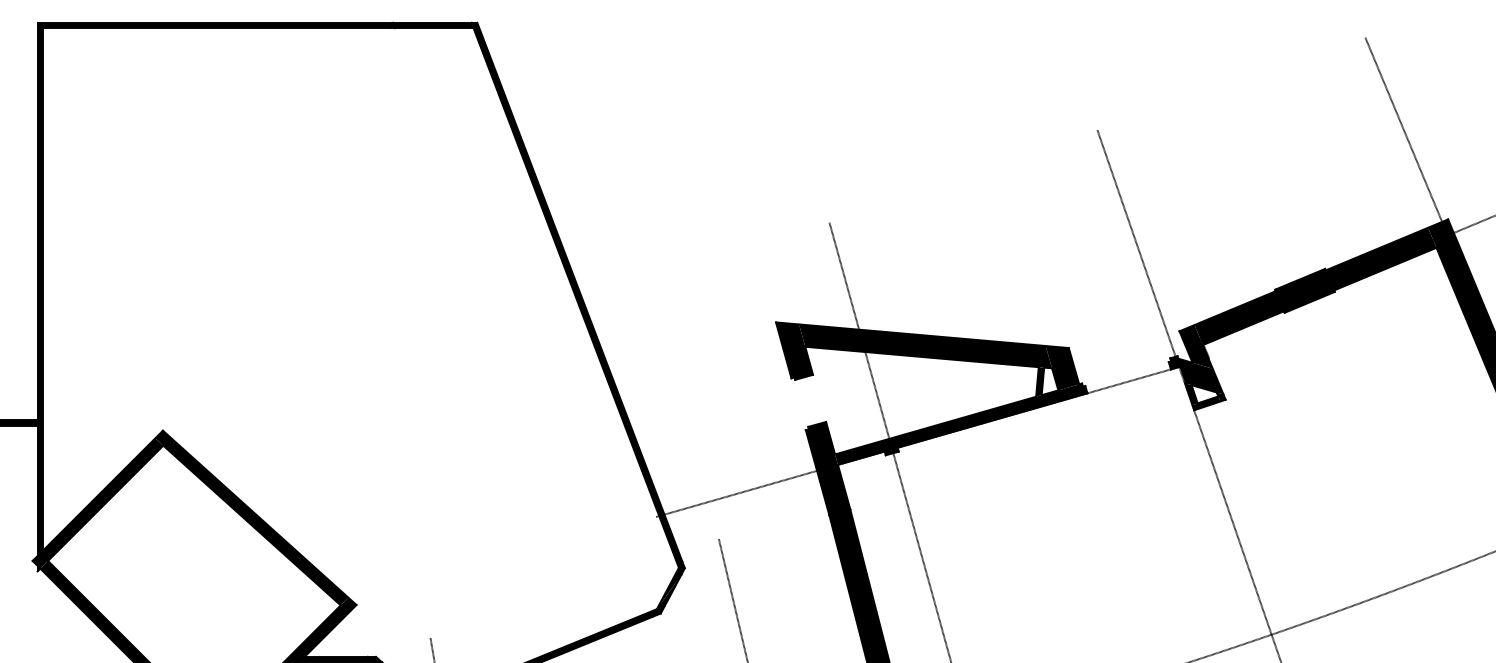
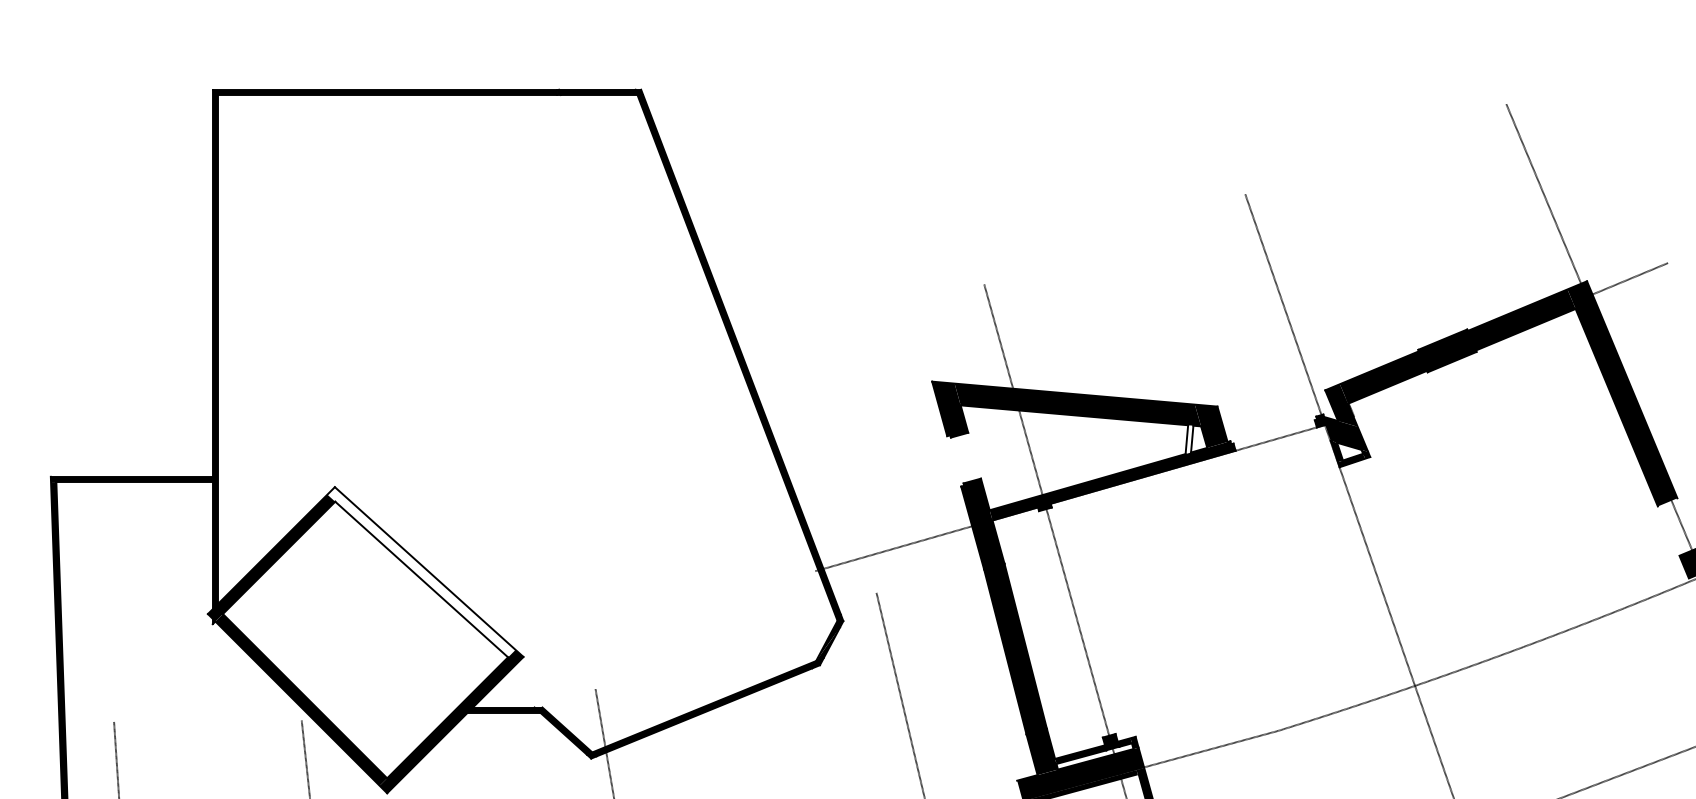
fill: (1040, 381) -> (1189, 439), removed
fill: (251, 518) -> (421, 572), removed

